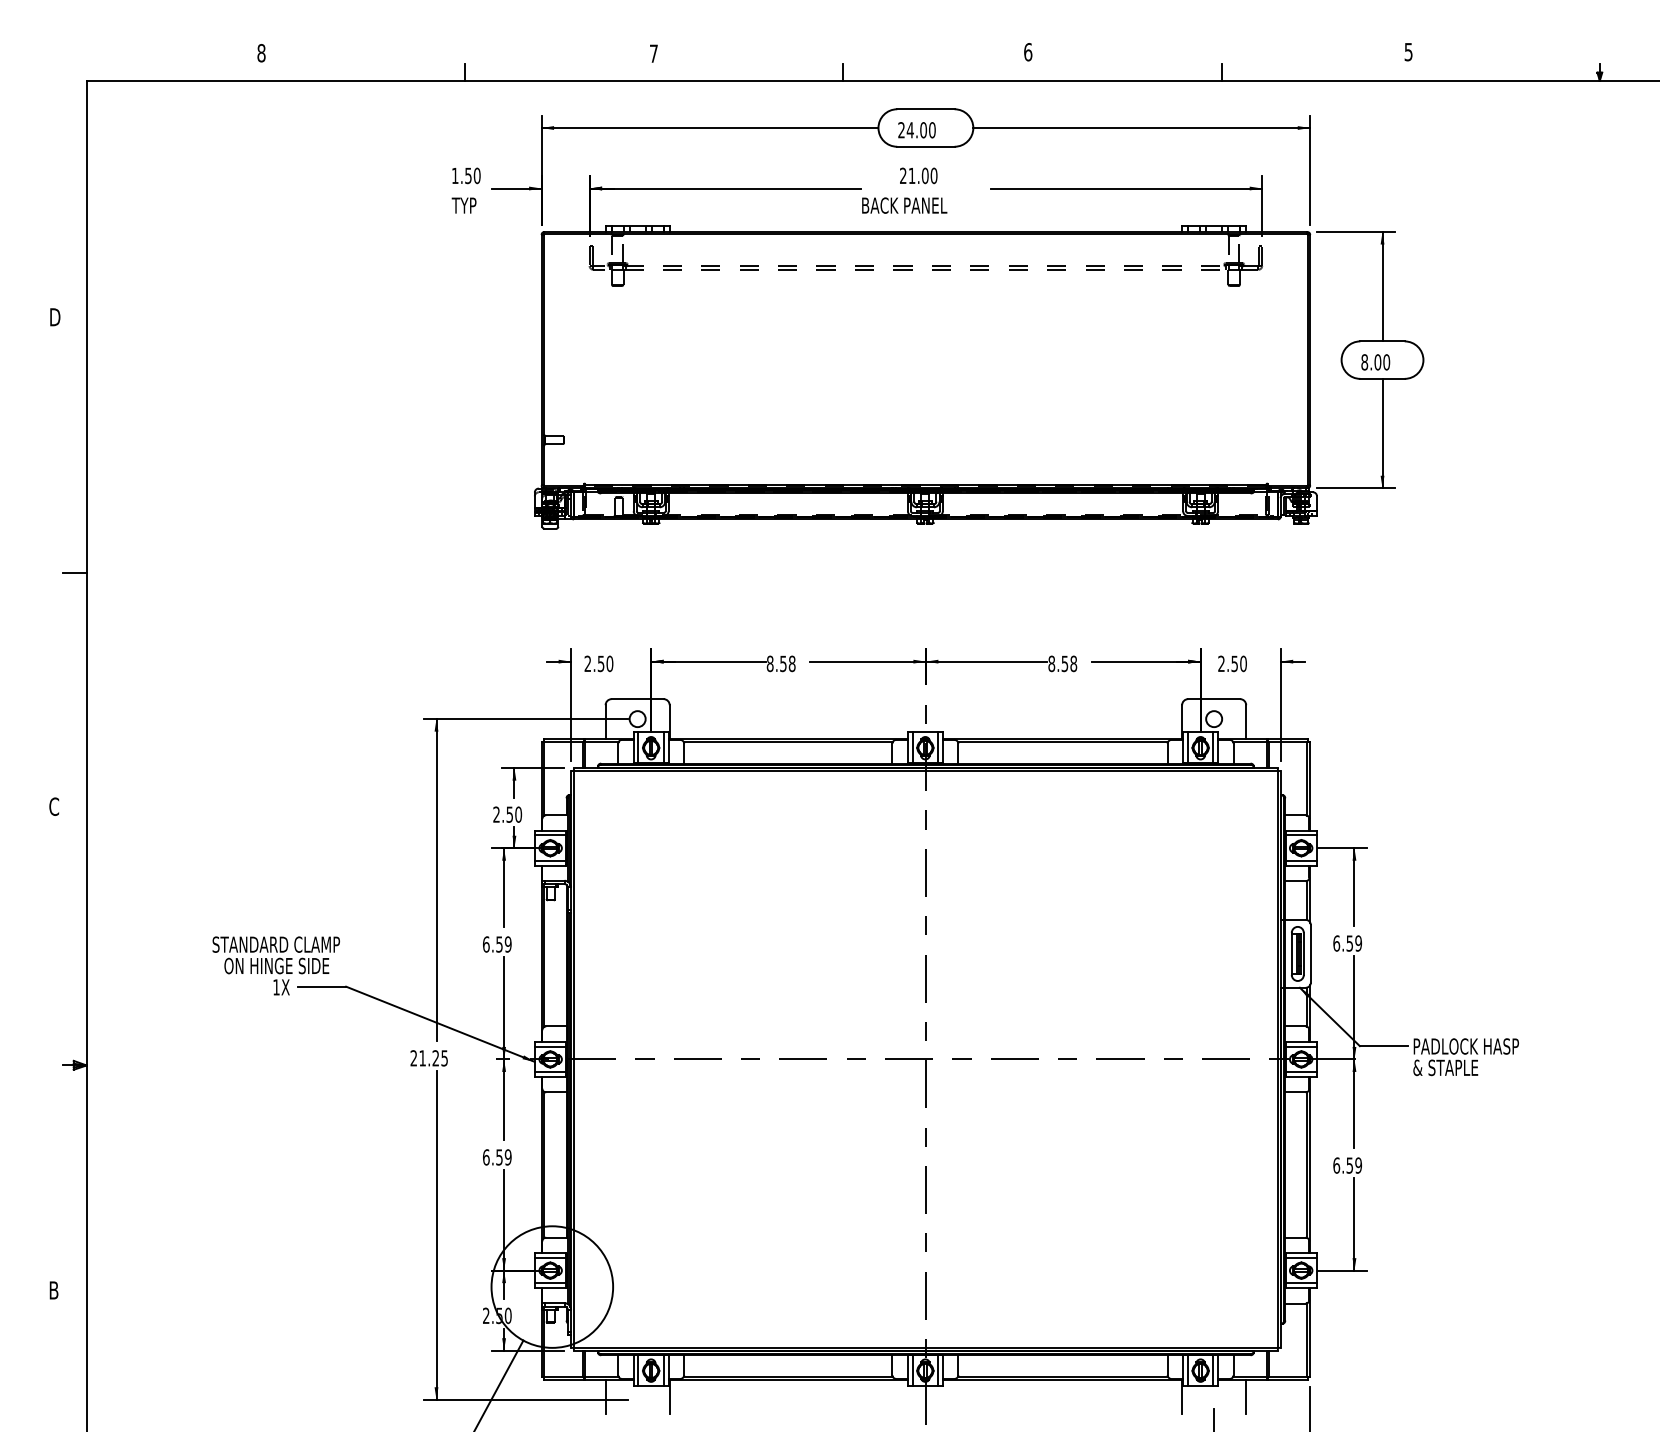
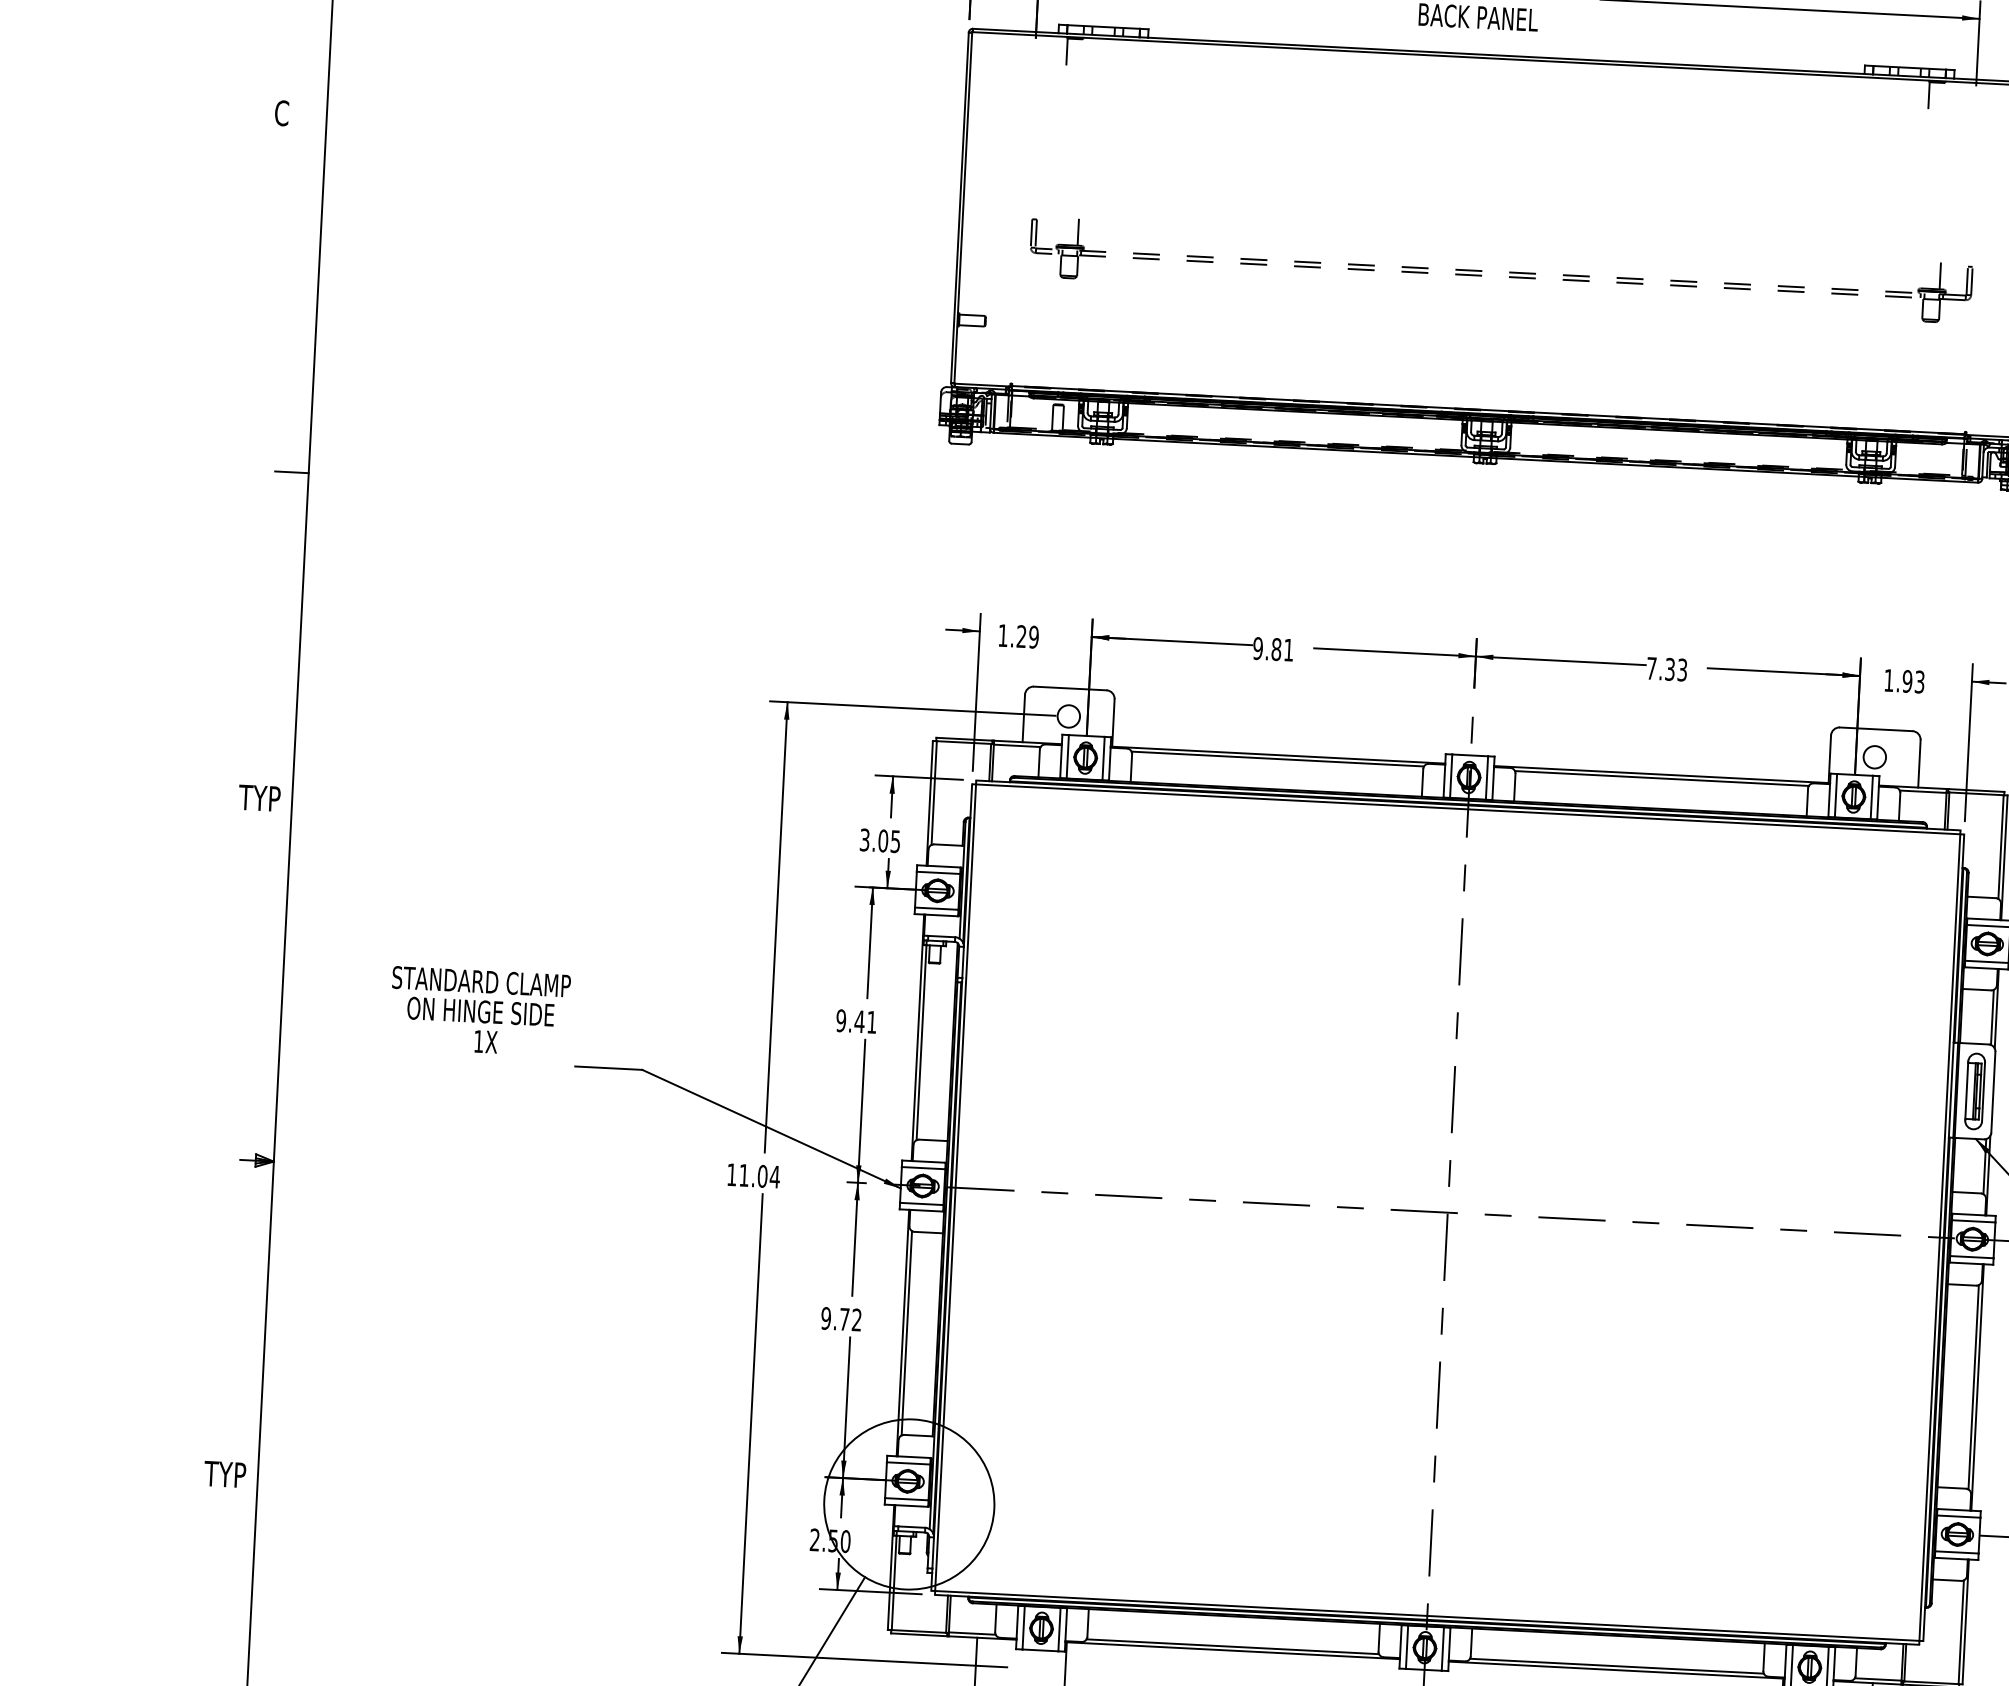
part: (932, 265) -> (1510, 271), moved
text: (54, 317) -> (281, 113), D -> C
text: (598, 663) -> (1018, 635), 2.50 -> 1.29
text: (780, 663) -> (1272, 648), 8.58 -> 9.81
text: (1062, 663) -> (1666, 668), 8.58 -> 7.33
text: (1232, 663) -> (1904, 680), 2.50 -> 1.93
text: (63, 806) -> (259, 797), C -> TYP
text: (507, 814) -> (880, 840), 2.50 -> 3.05
text: (496, 944) -> (855, 1021), 6.59 -> 9.41
text: (275, 965) -> (478, 1010), moved
text: (429, 1058) -> (753, 1176), 21.25 -> 11.04
text: (496, 1157) -> (840, 1319), 6.59 -> 9.72
text: (62, 1290) -> (224, 1474), B -> TYP

